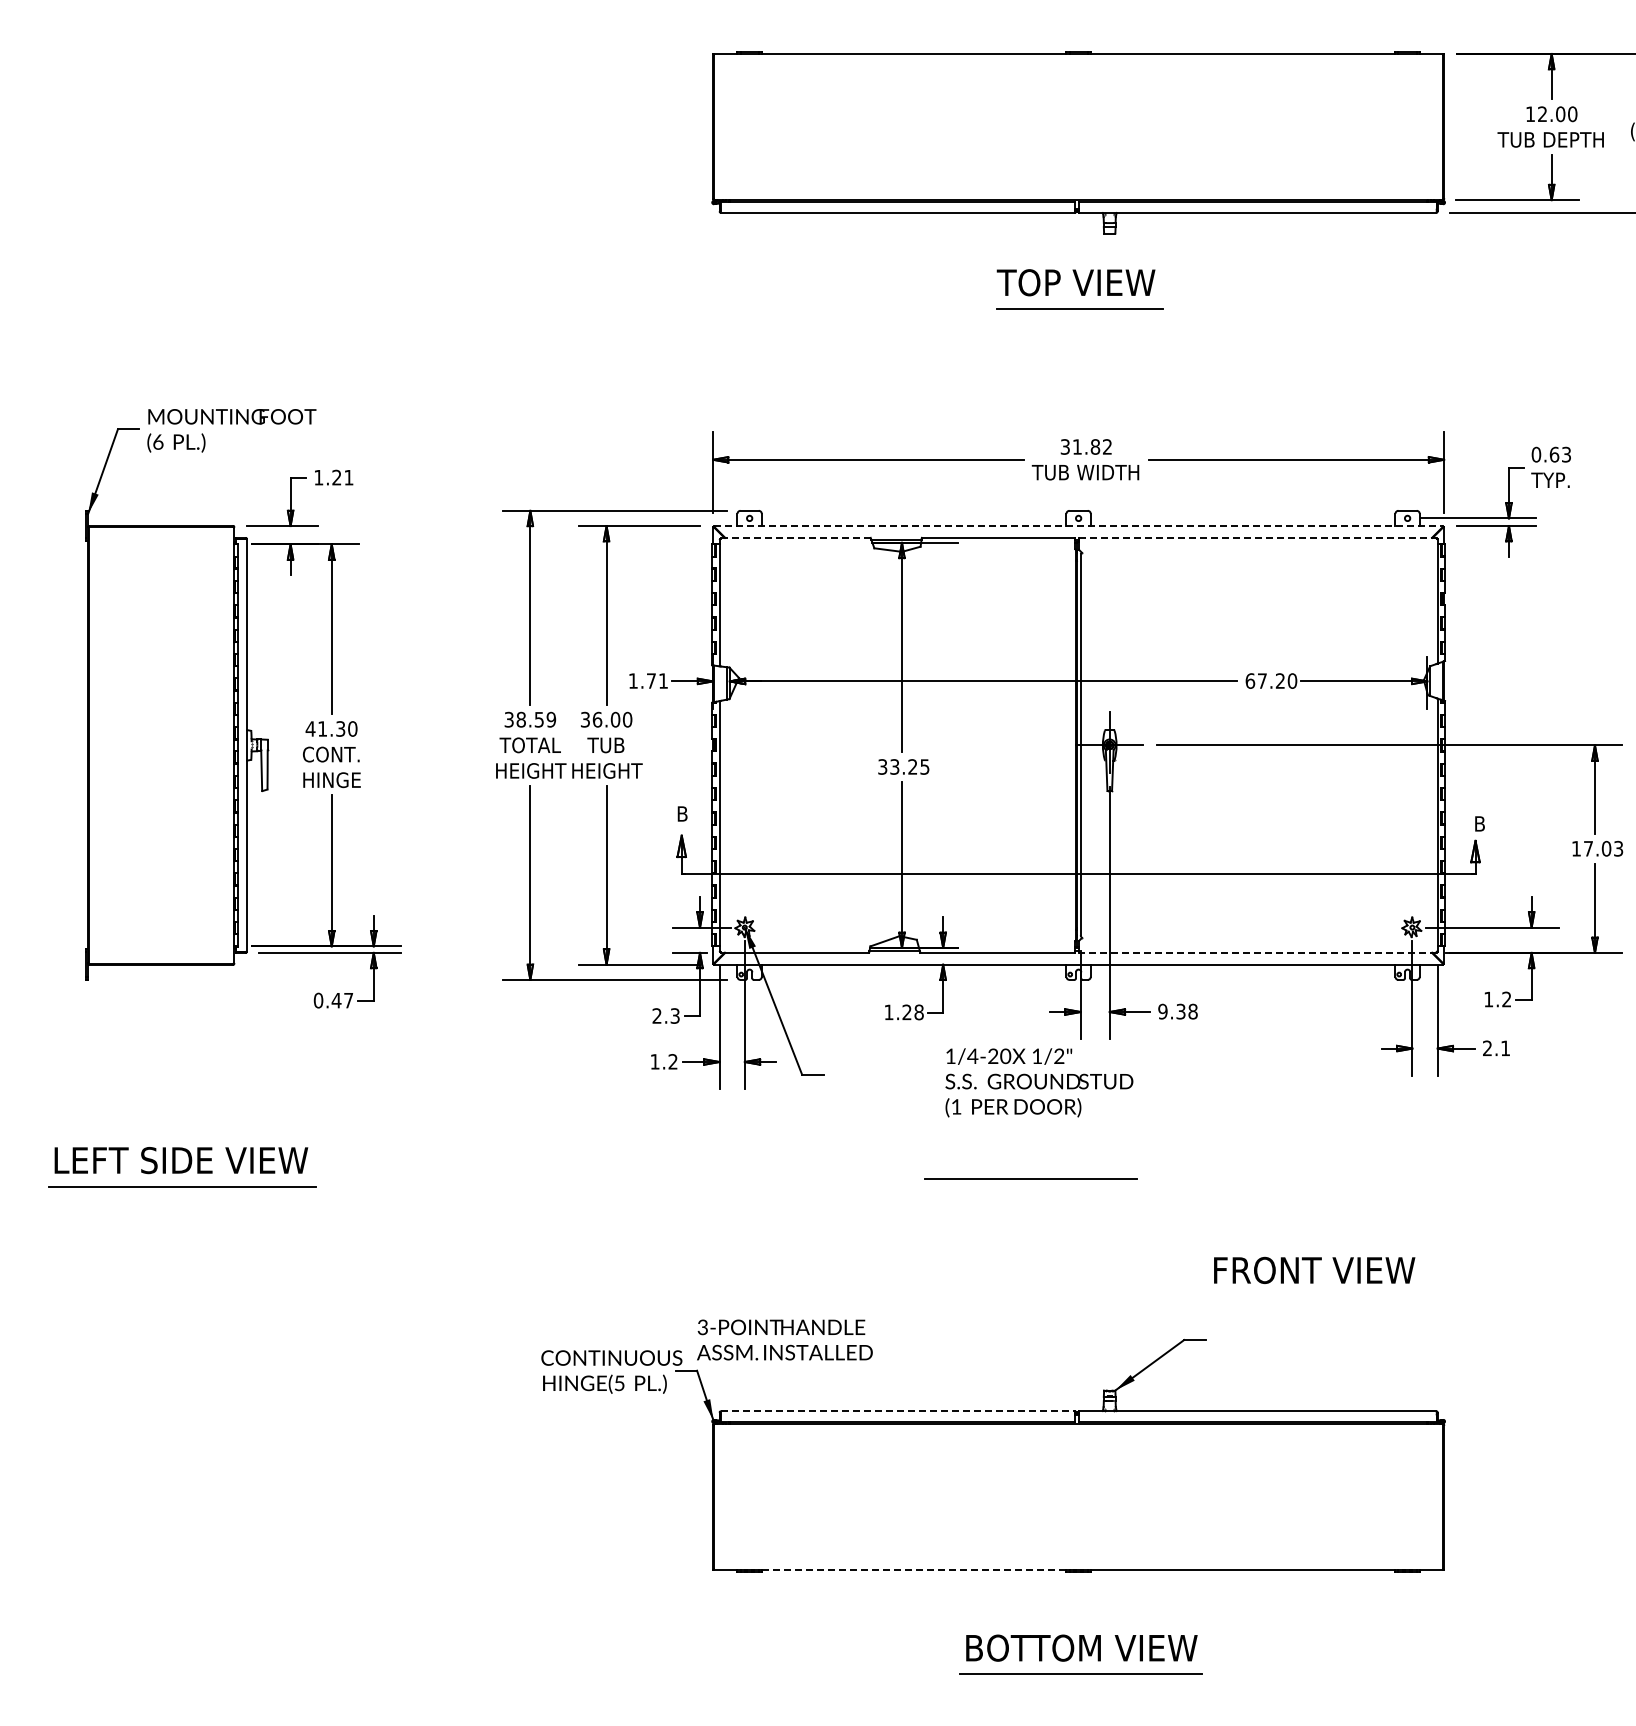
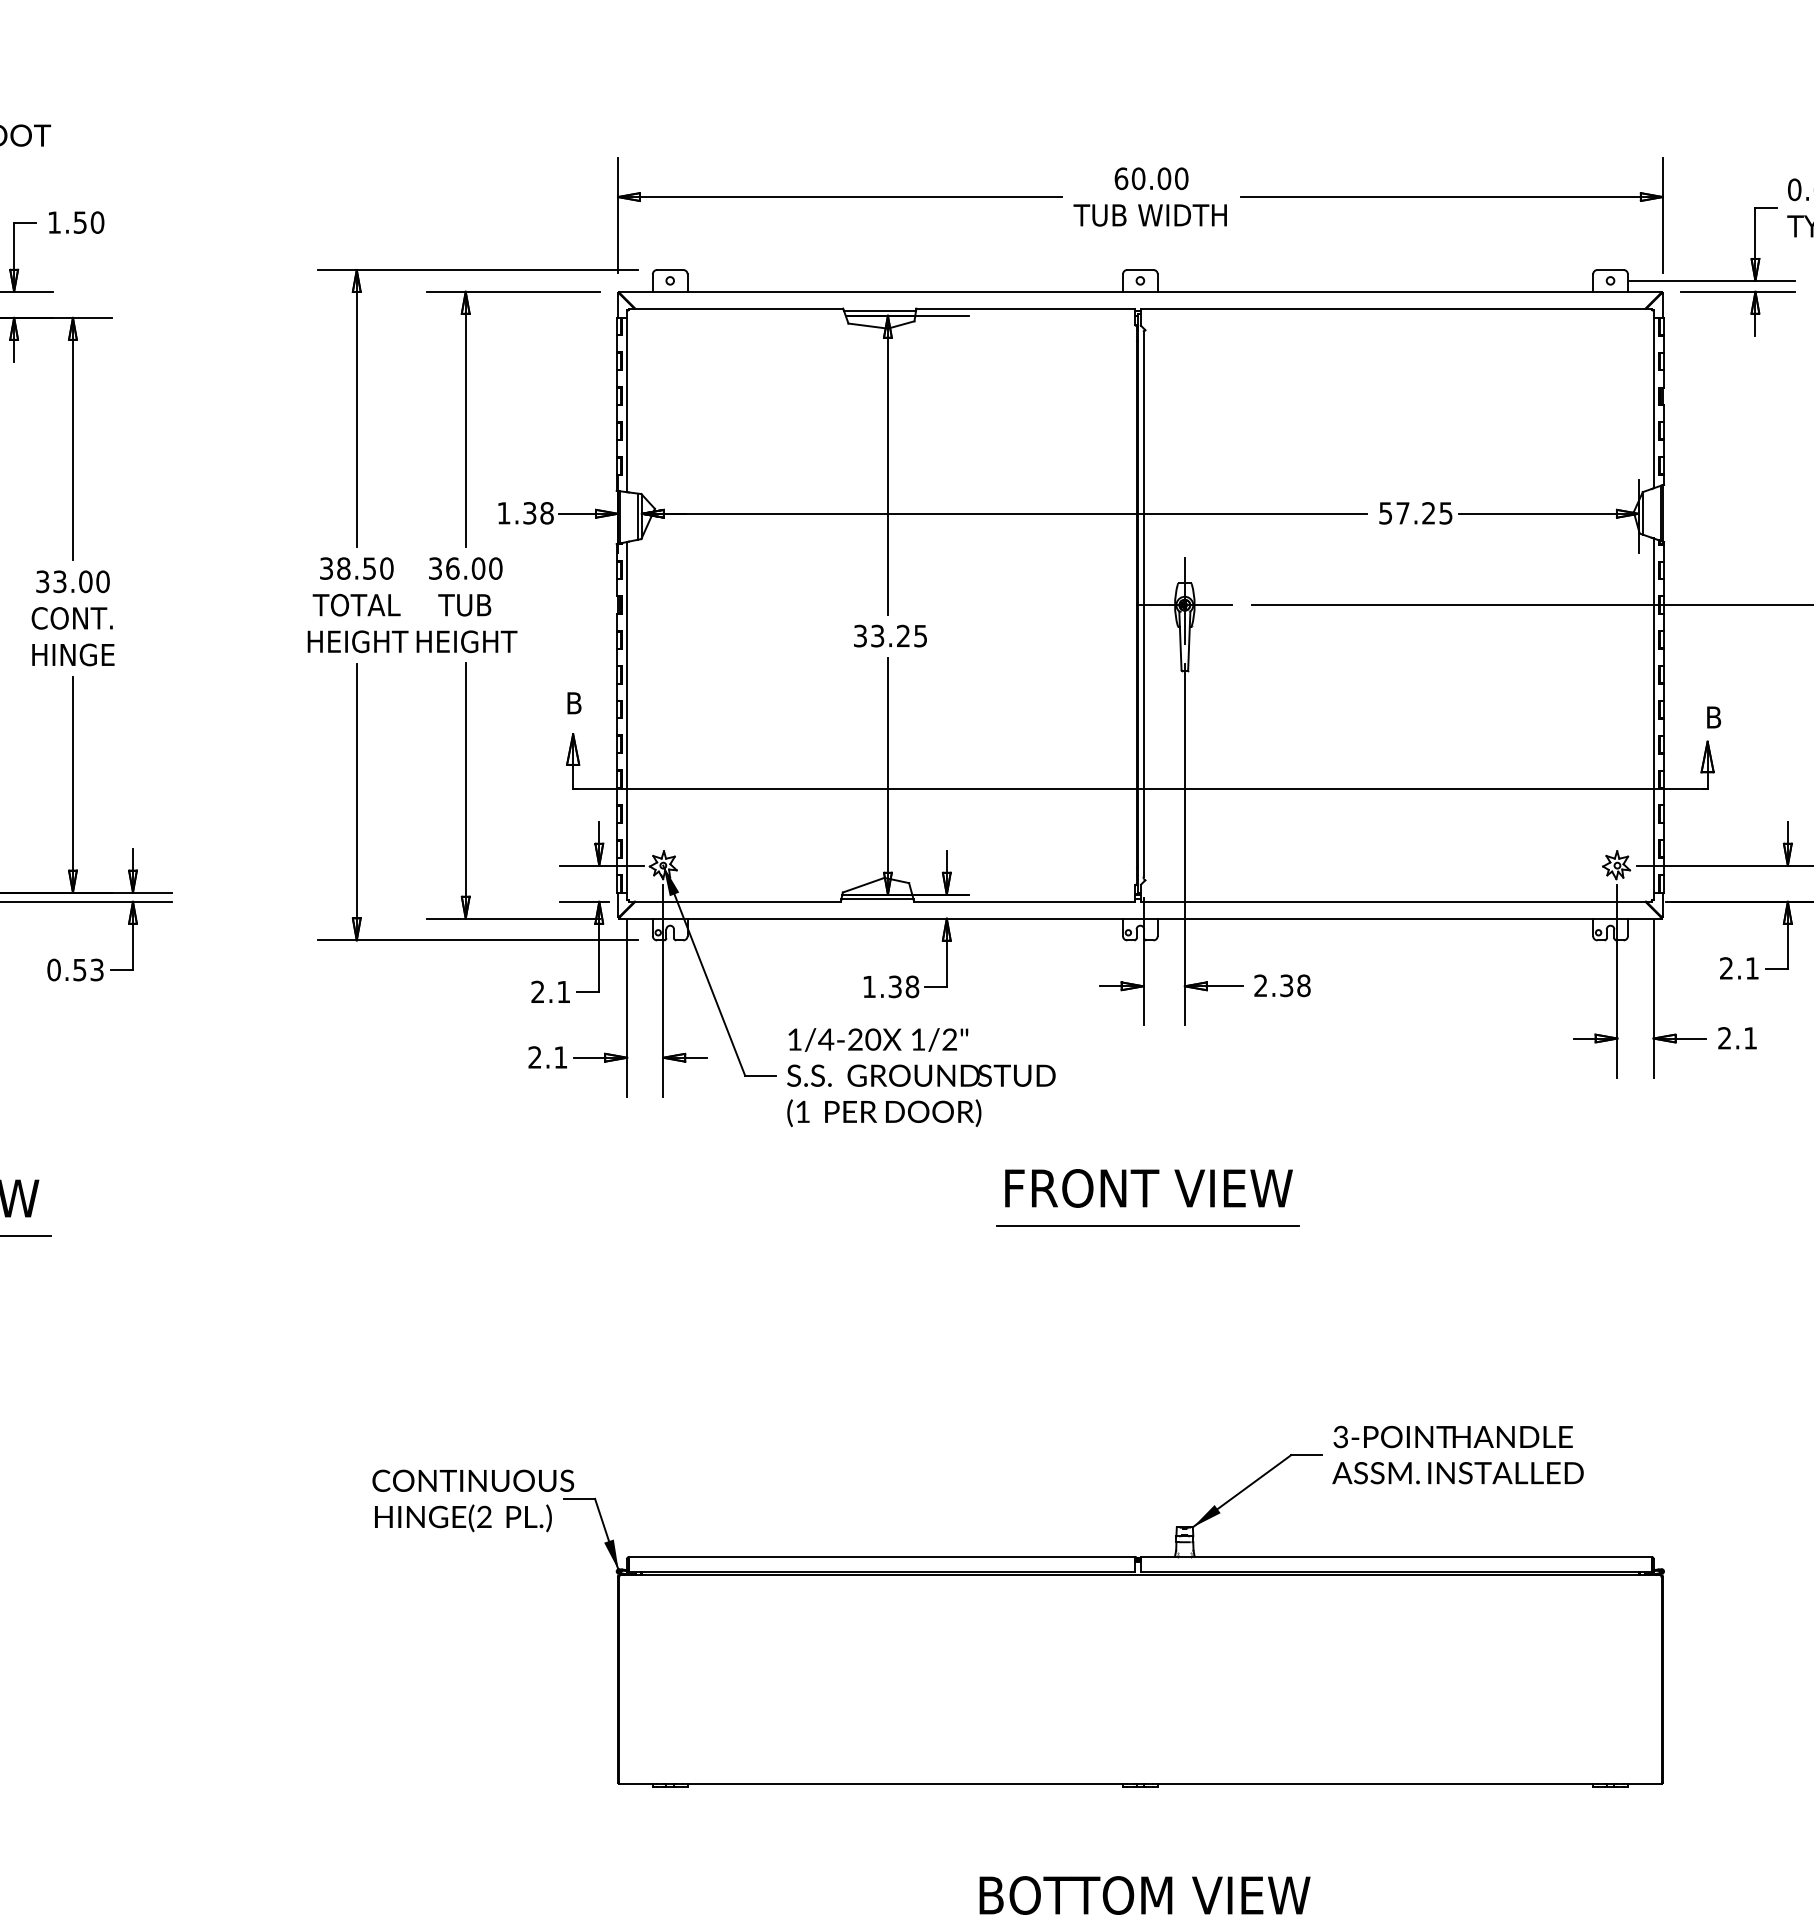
text: (1086, 446) -> (1151, 178), 31.82 -> 60.00
text: (342, 477) -> (88, 222), 1.21 -> 1.50
line: (1078, 526) -> (1140, 292), dashed -> solid
line: (796, 537) -> (737, 308), dashed -> solid
line: (1257, 537) -> (1396, 308), dashed -> solid
text: (657, 680) -> (538, 512), 1.71 -> 1.38
text: (1271, 680) -> (1416, 512), 67.20 -> 57.25
text: (550, 719) -> (385, 568), 38.59 -> 38.50
text: (325, 728) -> (64, 581), 41.30 -> 33.00
line: (1257, 952) -> (1396, 901), dashed -> solid
text: (1497, 999) -> (1739, 968), 1.2 -> 2.1
text: (342, 1000) -> (88, 969), 0.47 -> 0.53
text: (1162, 1011) -> (1260, 985), 9.38 -> 2.38
text: (906, 1012) -> (894, 986), 1.28 -> 1.38
text: (674, 1015) -> (562, 991), 2.3 -> 2.1
text: (663, 1061) -> (547, 1057), 1.2 -> 2.1
text: (1039, 1082) -> (921, 1077), moved
line: (1030, 1178) -> (1147, 1224), moved
text: (1314, 1269) -> (1148, 1187), moved
text: (784, 1339) -> (1457, 1454), moved
text: (619, 1383) -> (484, 1517), (5 -> (2
line: (898, 1411) -> (882, 1557), dashed -> solid
line: (913, 1570) -> (904, 1784), dashed -> solid

